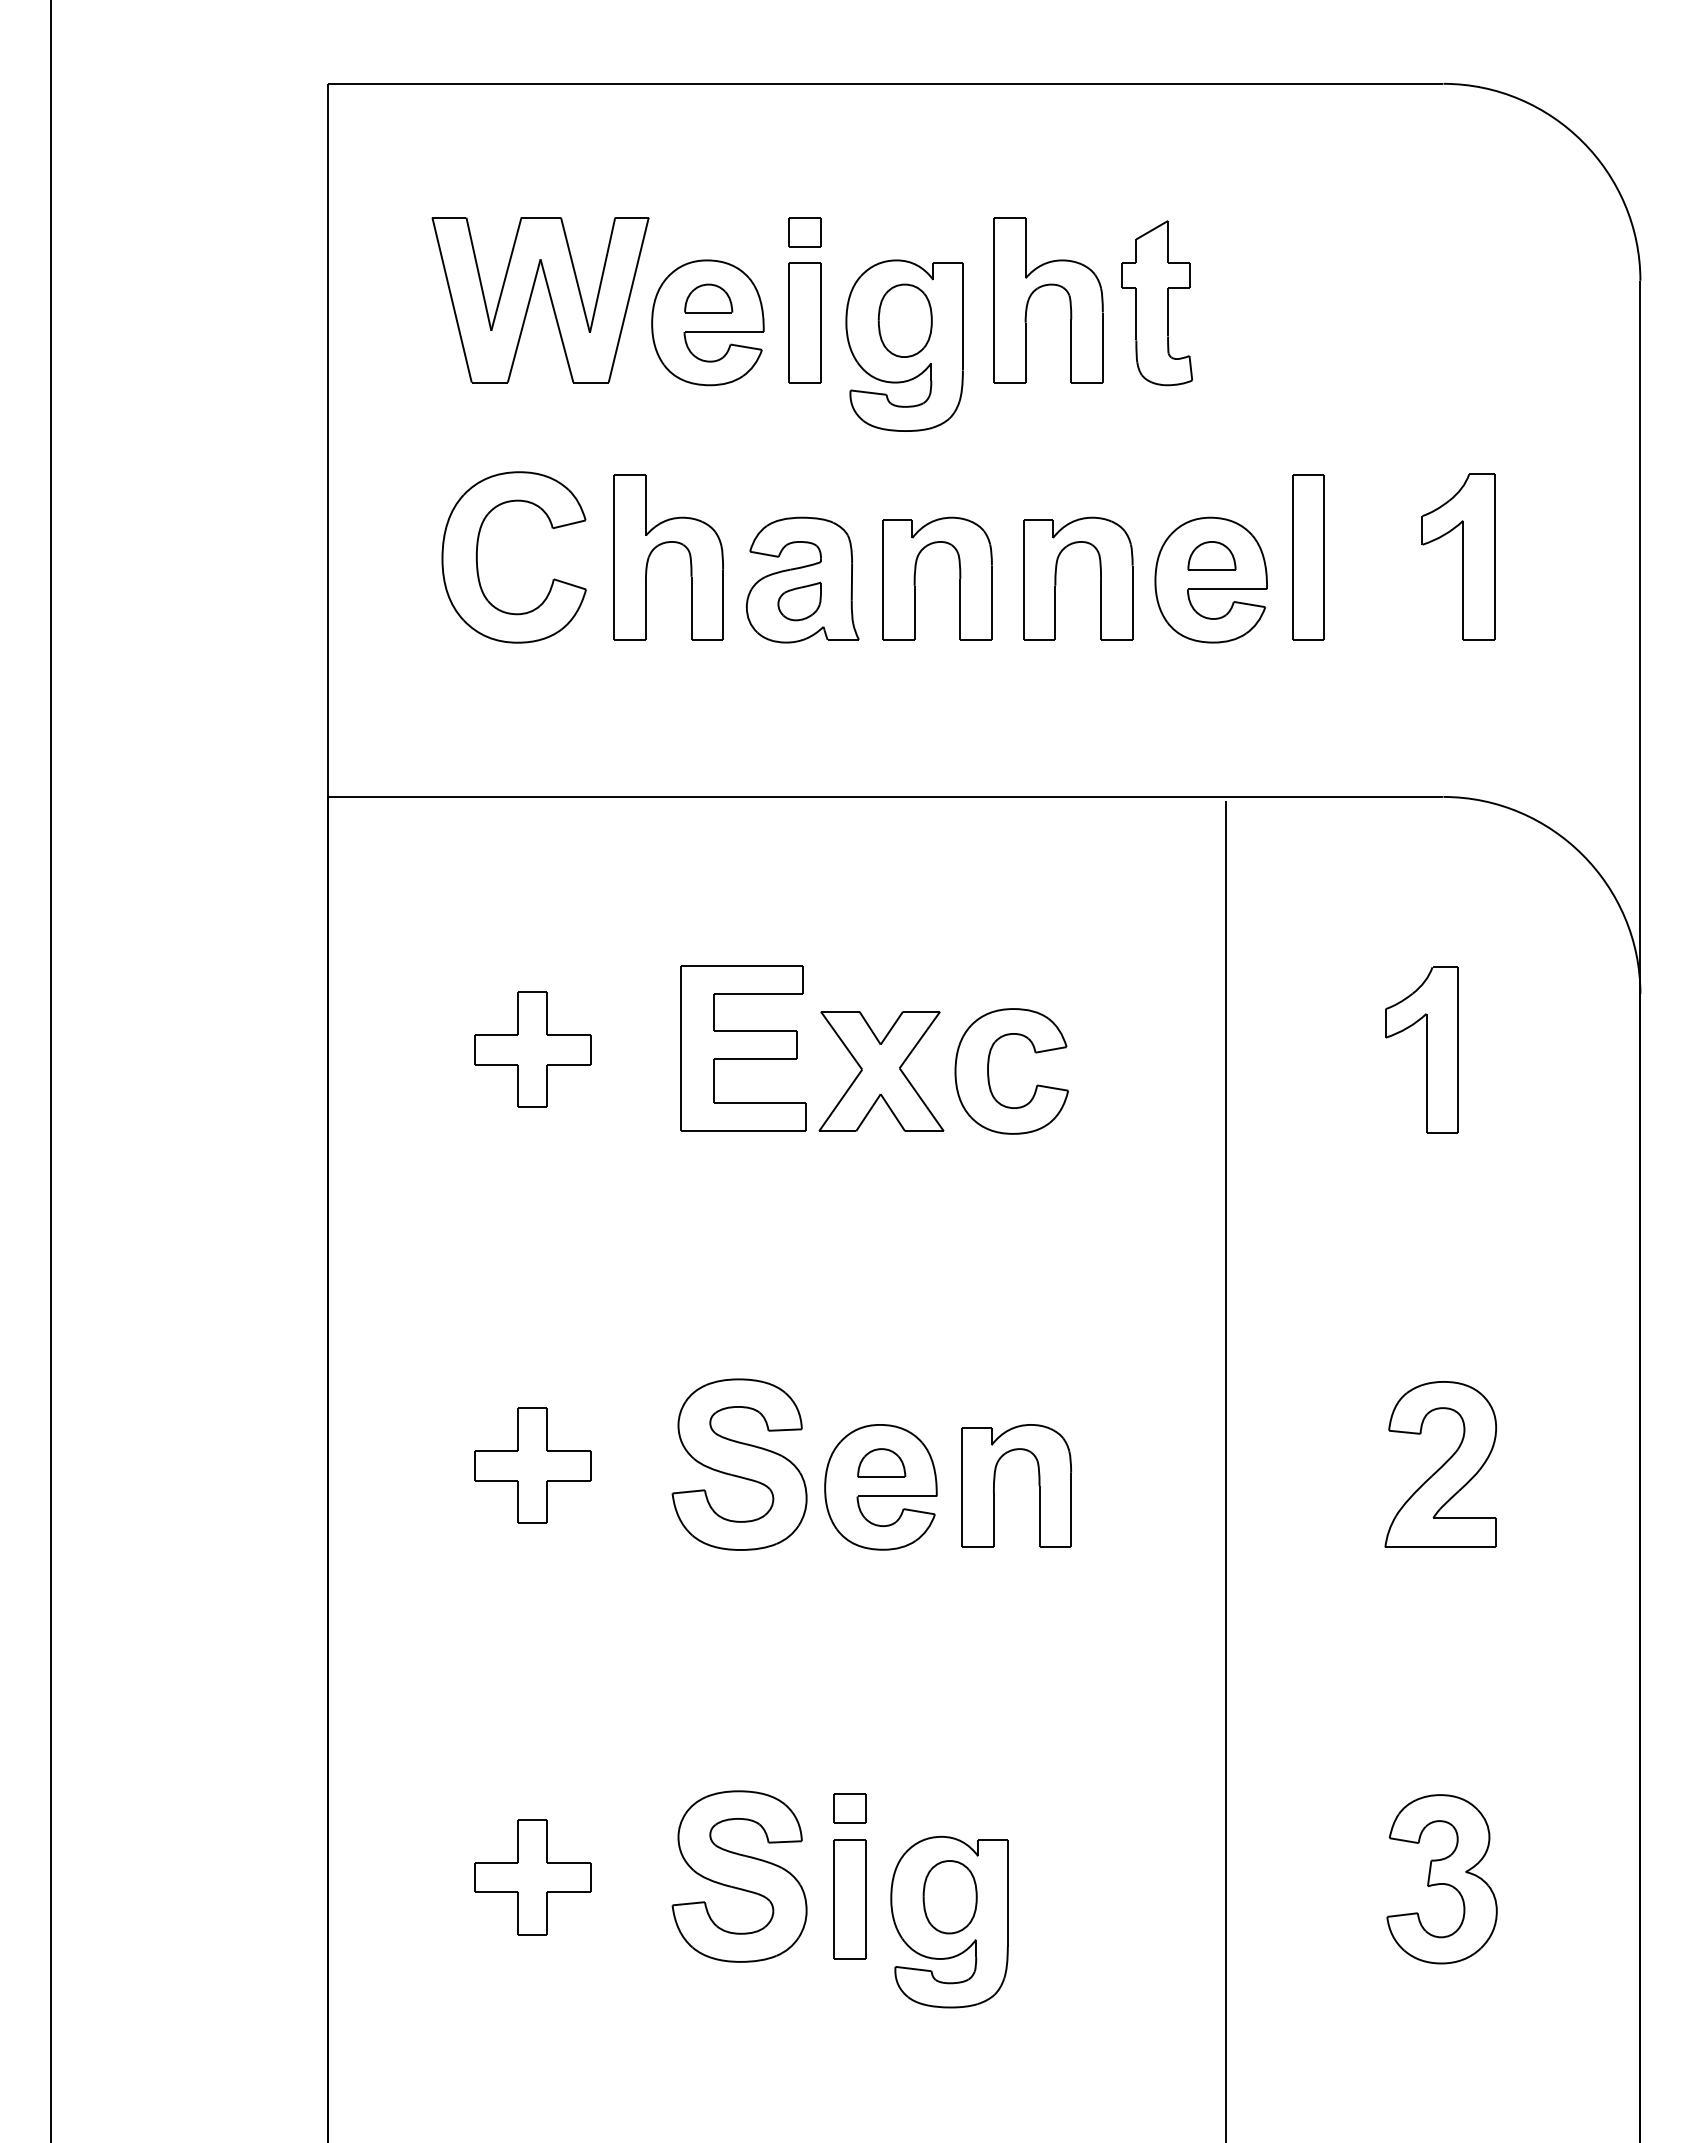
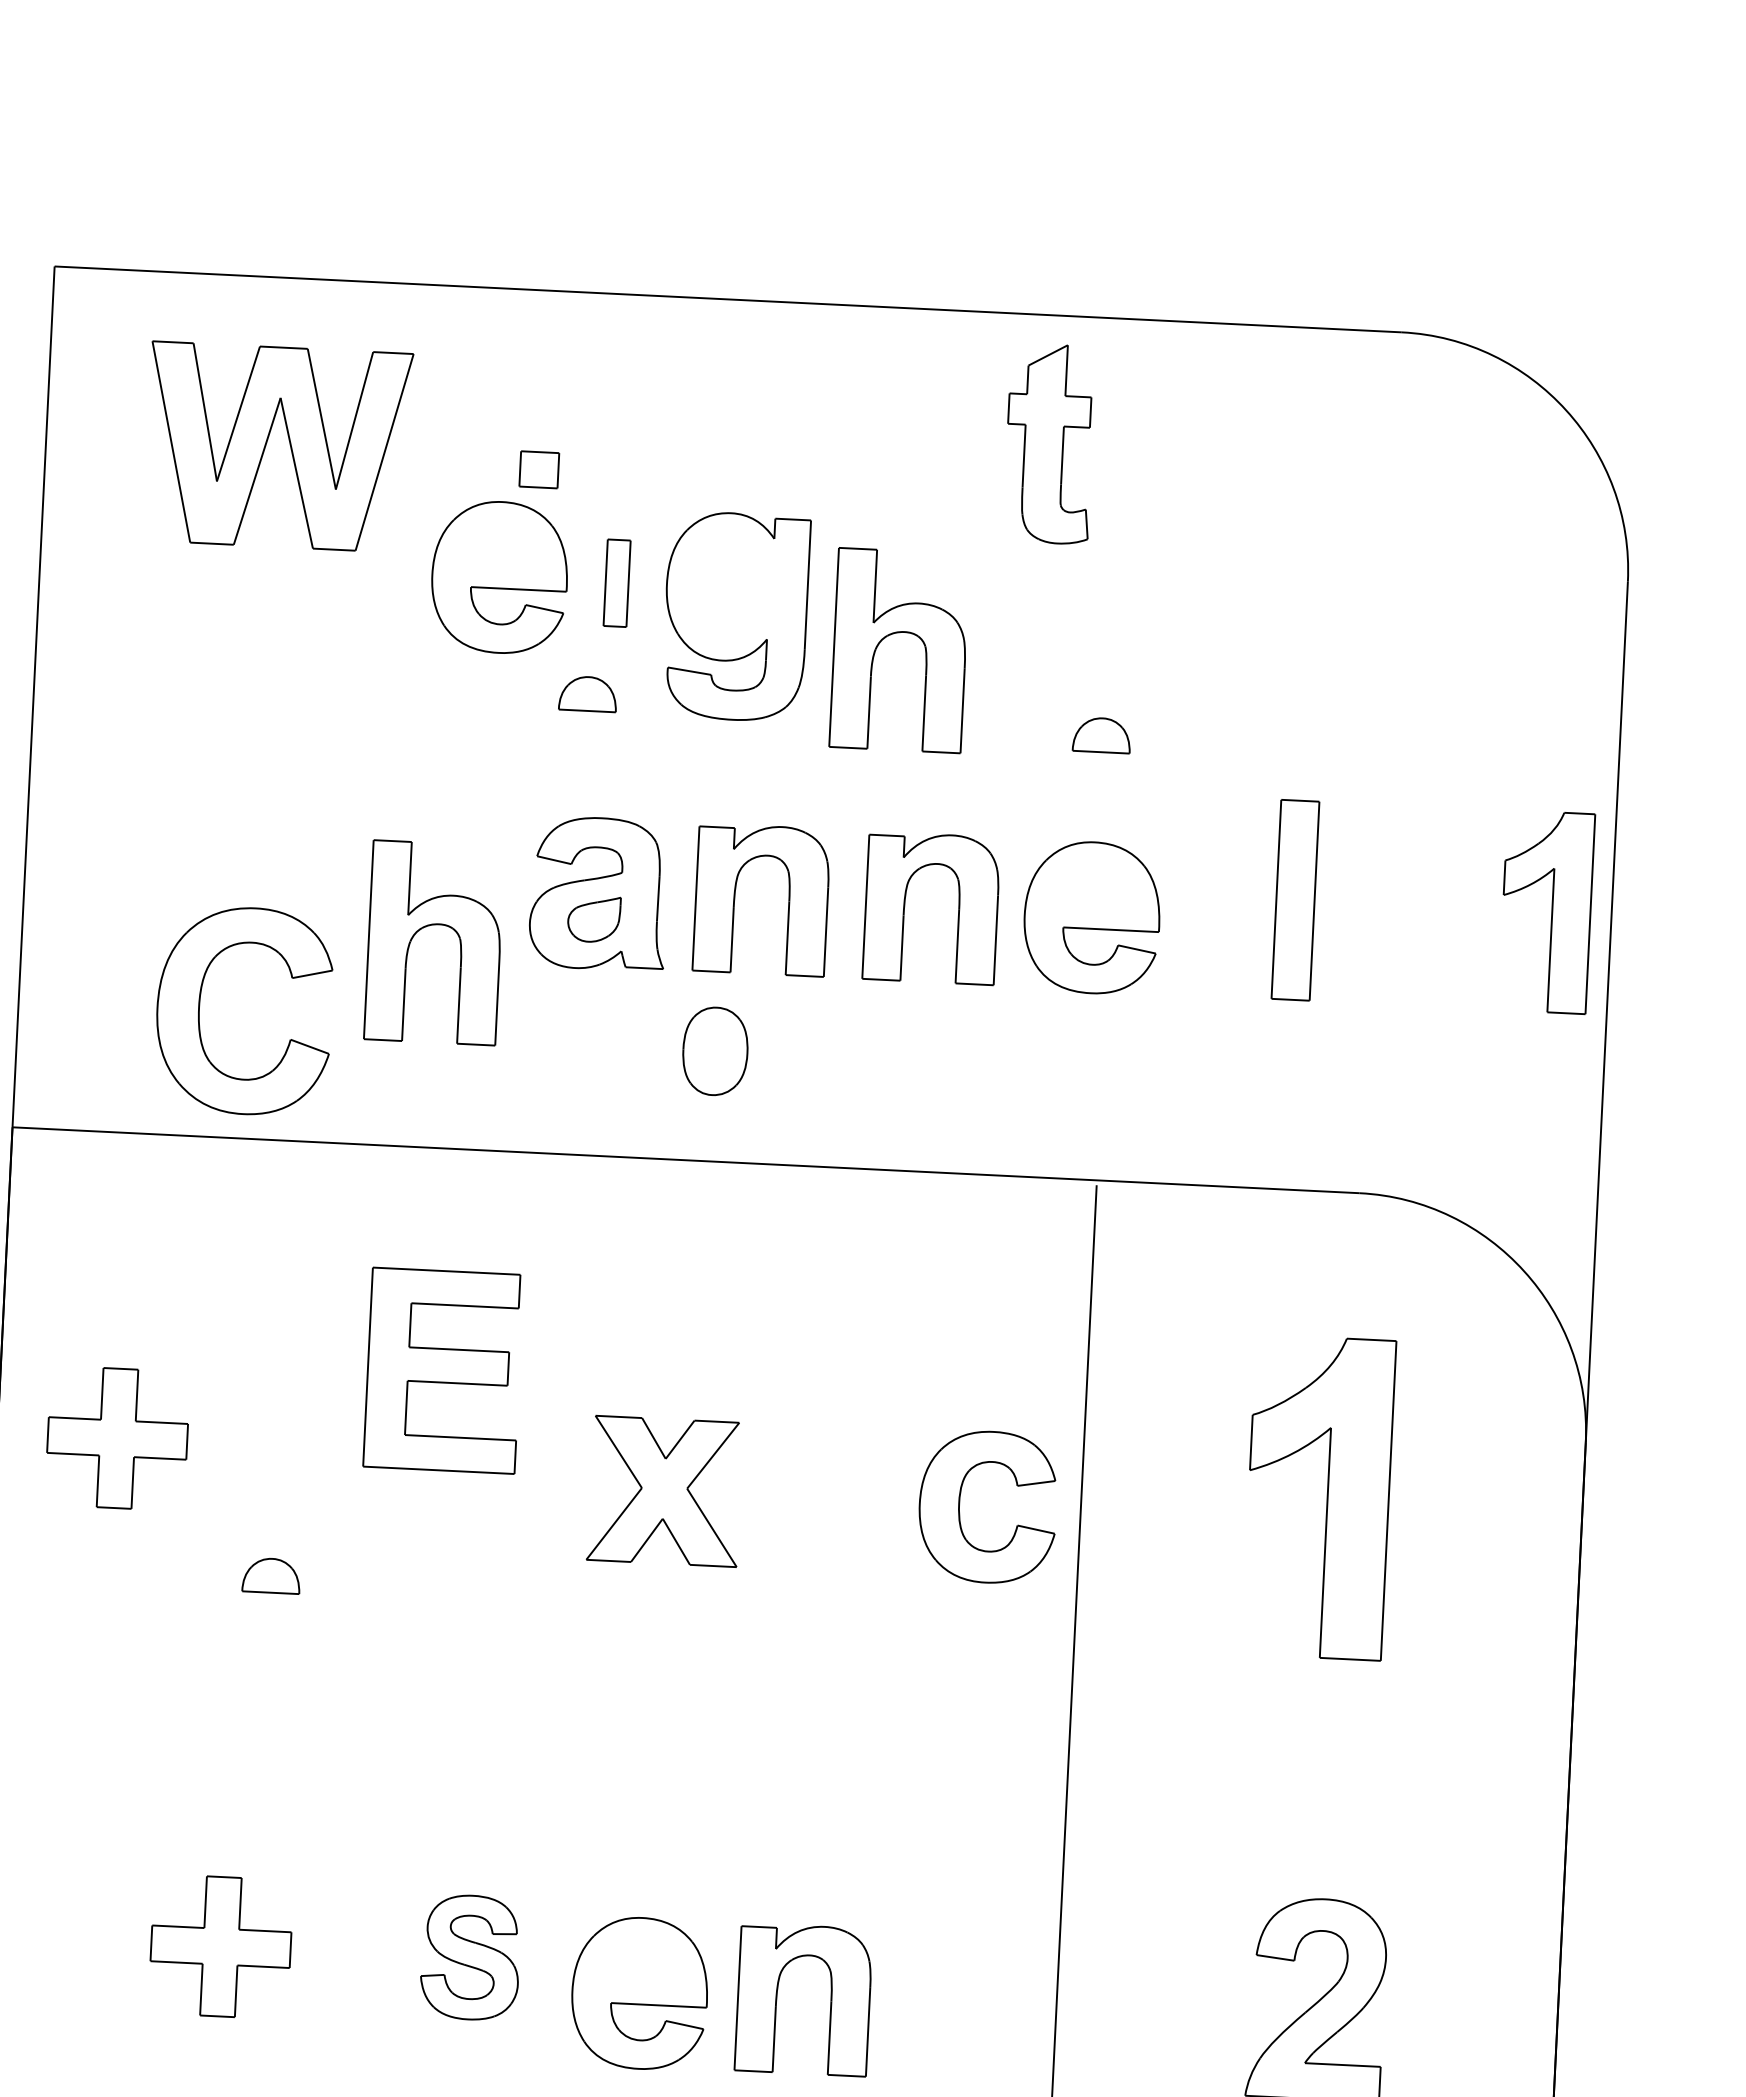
part: (804, 232) -> (538, 470), moved
part: (1045, 286) -> (896, 633), moved
part: (531, 298) -> (267, 444), moved
part: (708, 298) -> (587, 693), moved
part: (1156, 303) -> (1049, 444), moved
part: (904, 320) -> (714, 1050), moved
part: (804, 322) -> (616, 582), size x0.6
part: (663, 544) -> (428, 926), moved
part: (1211, 555) -> (1101, 734), moved
part: (1458, 556) -> (1546, 911), moved
part: (477, 557) -> (199, 1008), moved
part: (1308, 557) -> (1295, 900), moved
part: (743, 1048) -> (443, 1370), moved
part: (532, 1049) -> (117, 1438), moved
part: (1421, 1049) -> (1318, 1496), size x1.6
part: (989, 1075) -> (960, 1510), moved
part: (881, 1462) -> (271, 1575), moved
part: (739, 1464) -> (470, 1957), size x0.6

